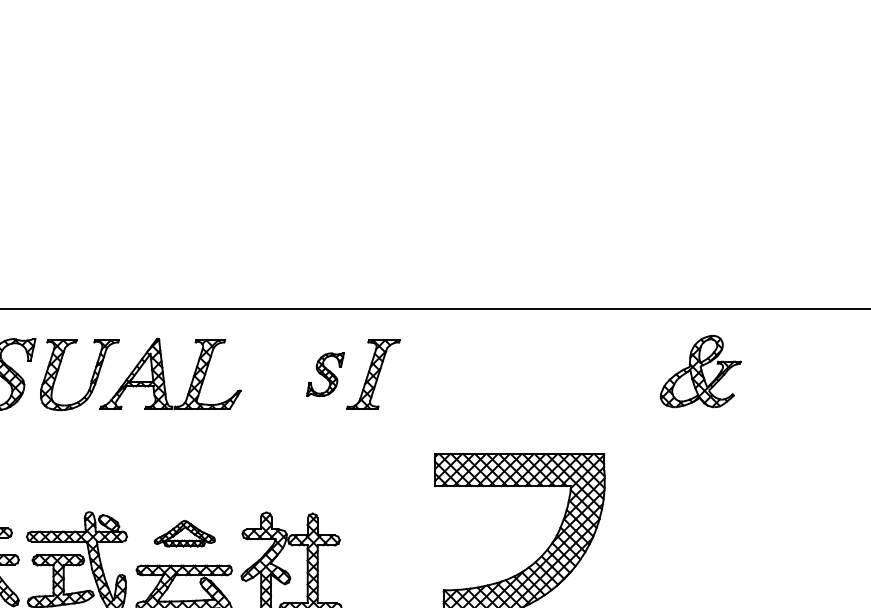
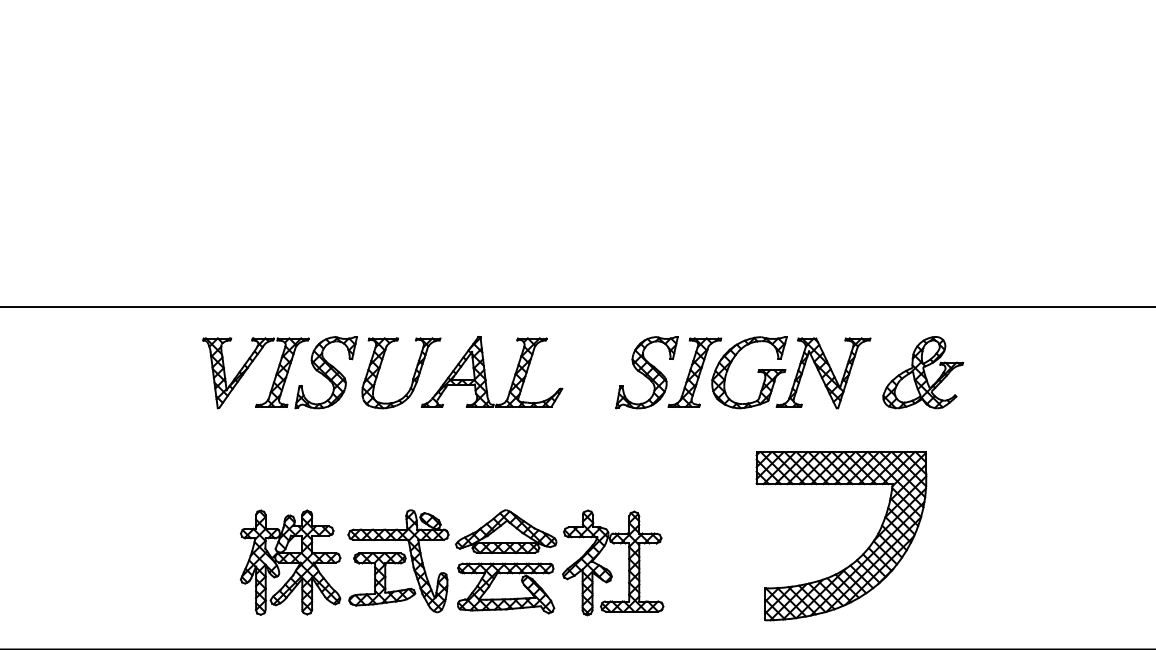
part: (700, 371) -> (923, 372), moved
part: (324, 374) -> (646, 372), size x1.67
part: (469, 374) -> (791, 372), added
part: (184, 533) -> (506, 531), size x1.67

